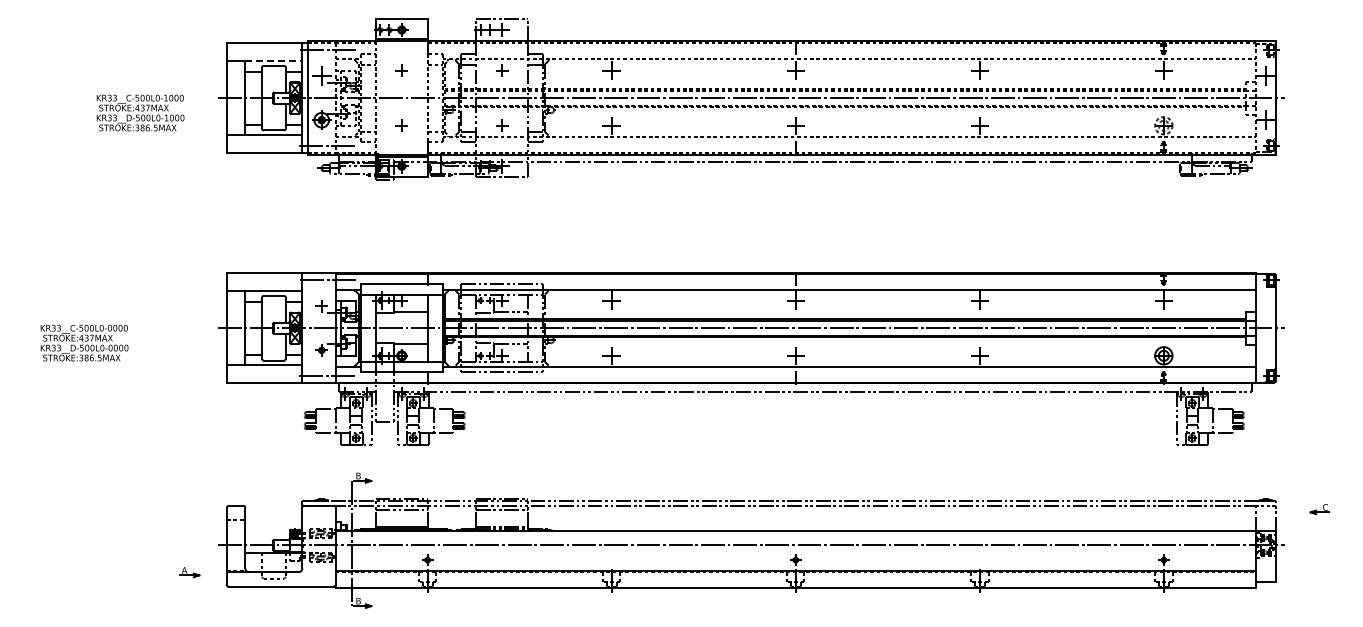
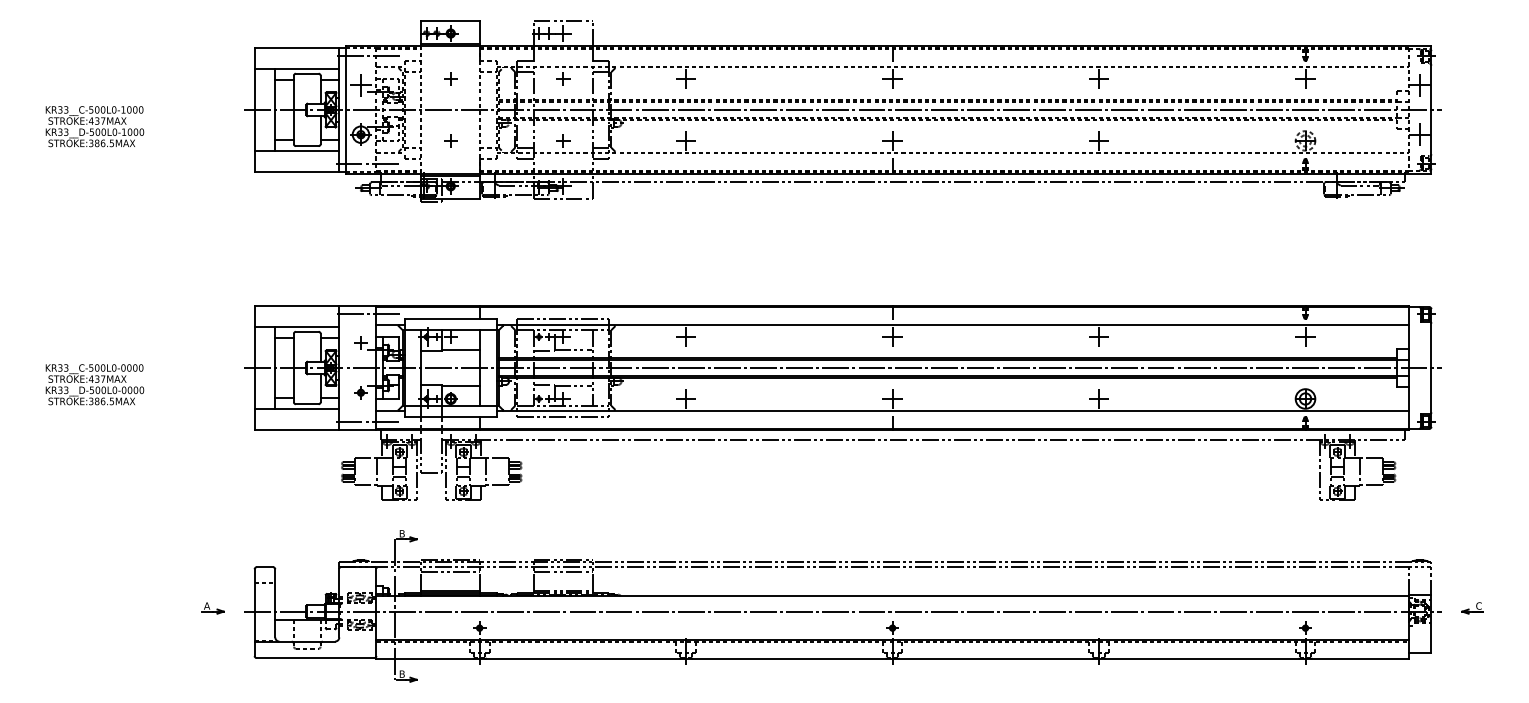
line: (273, 61) -> (306, 68), dashed -> solid
text: (140, 112) -> (94, 126), moved
part: (1319, 509) -> (1472, 608), moved
part: (189, 572) -> (212, 608), moved

